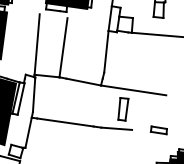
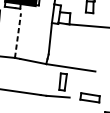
line: (63, 47) -> (17, 35), solid -> dashed
part: (158, 130) -> (89, 97), size x1.6

